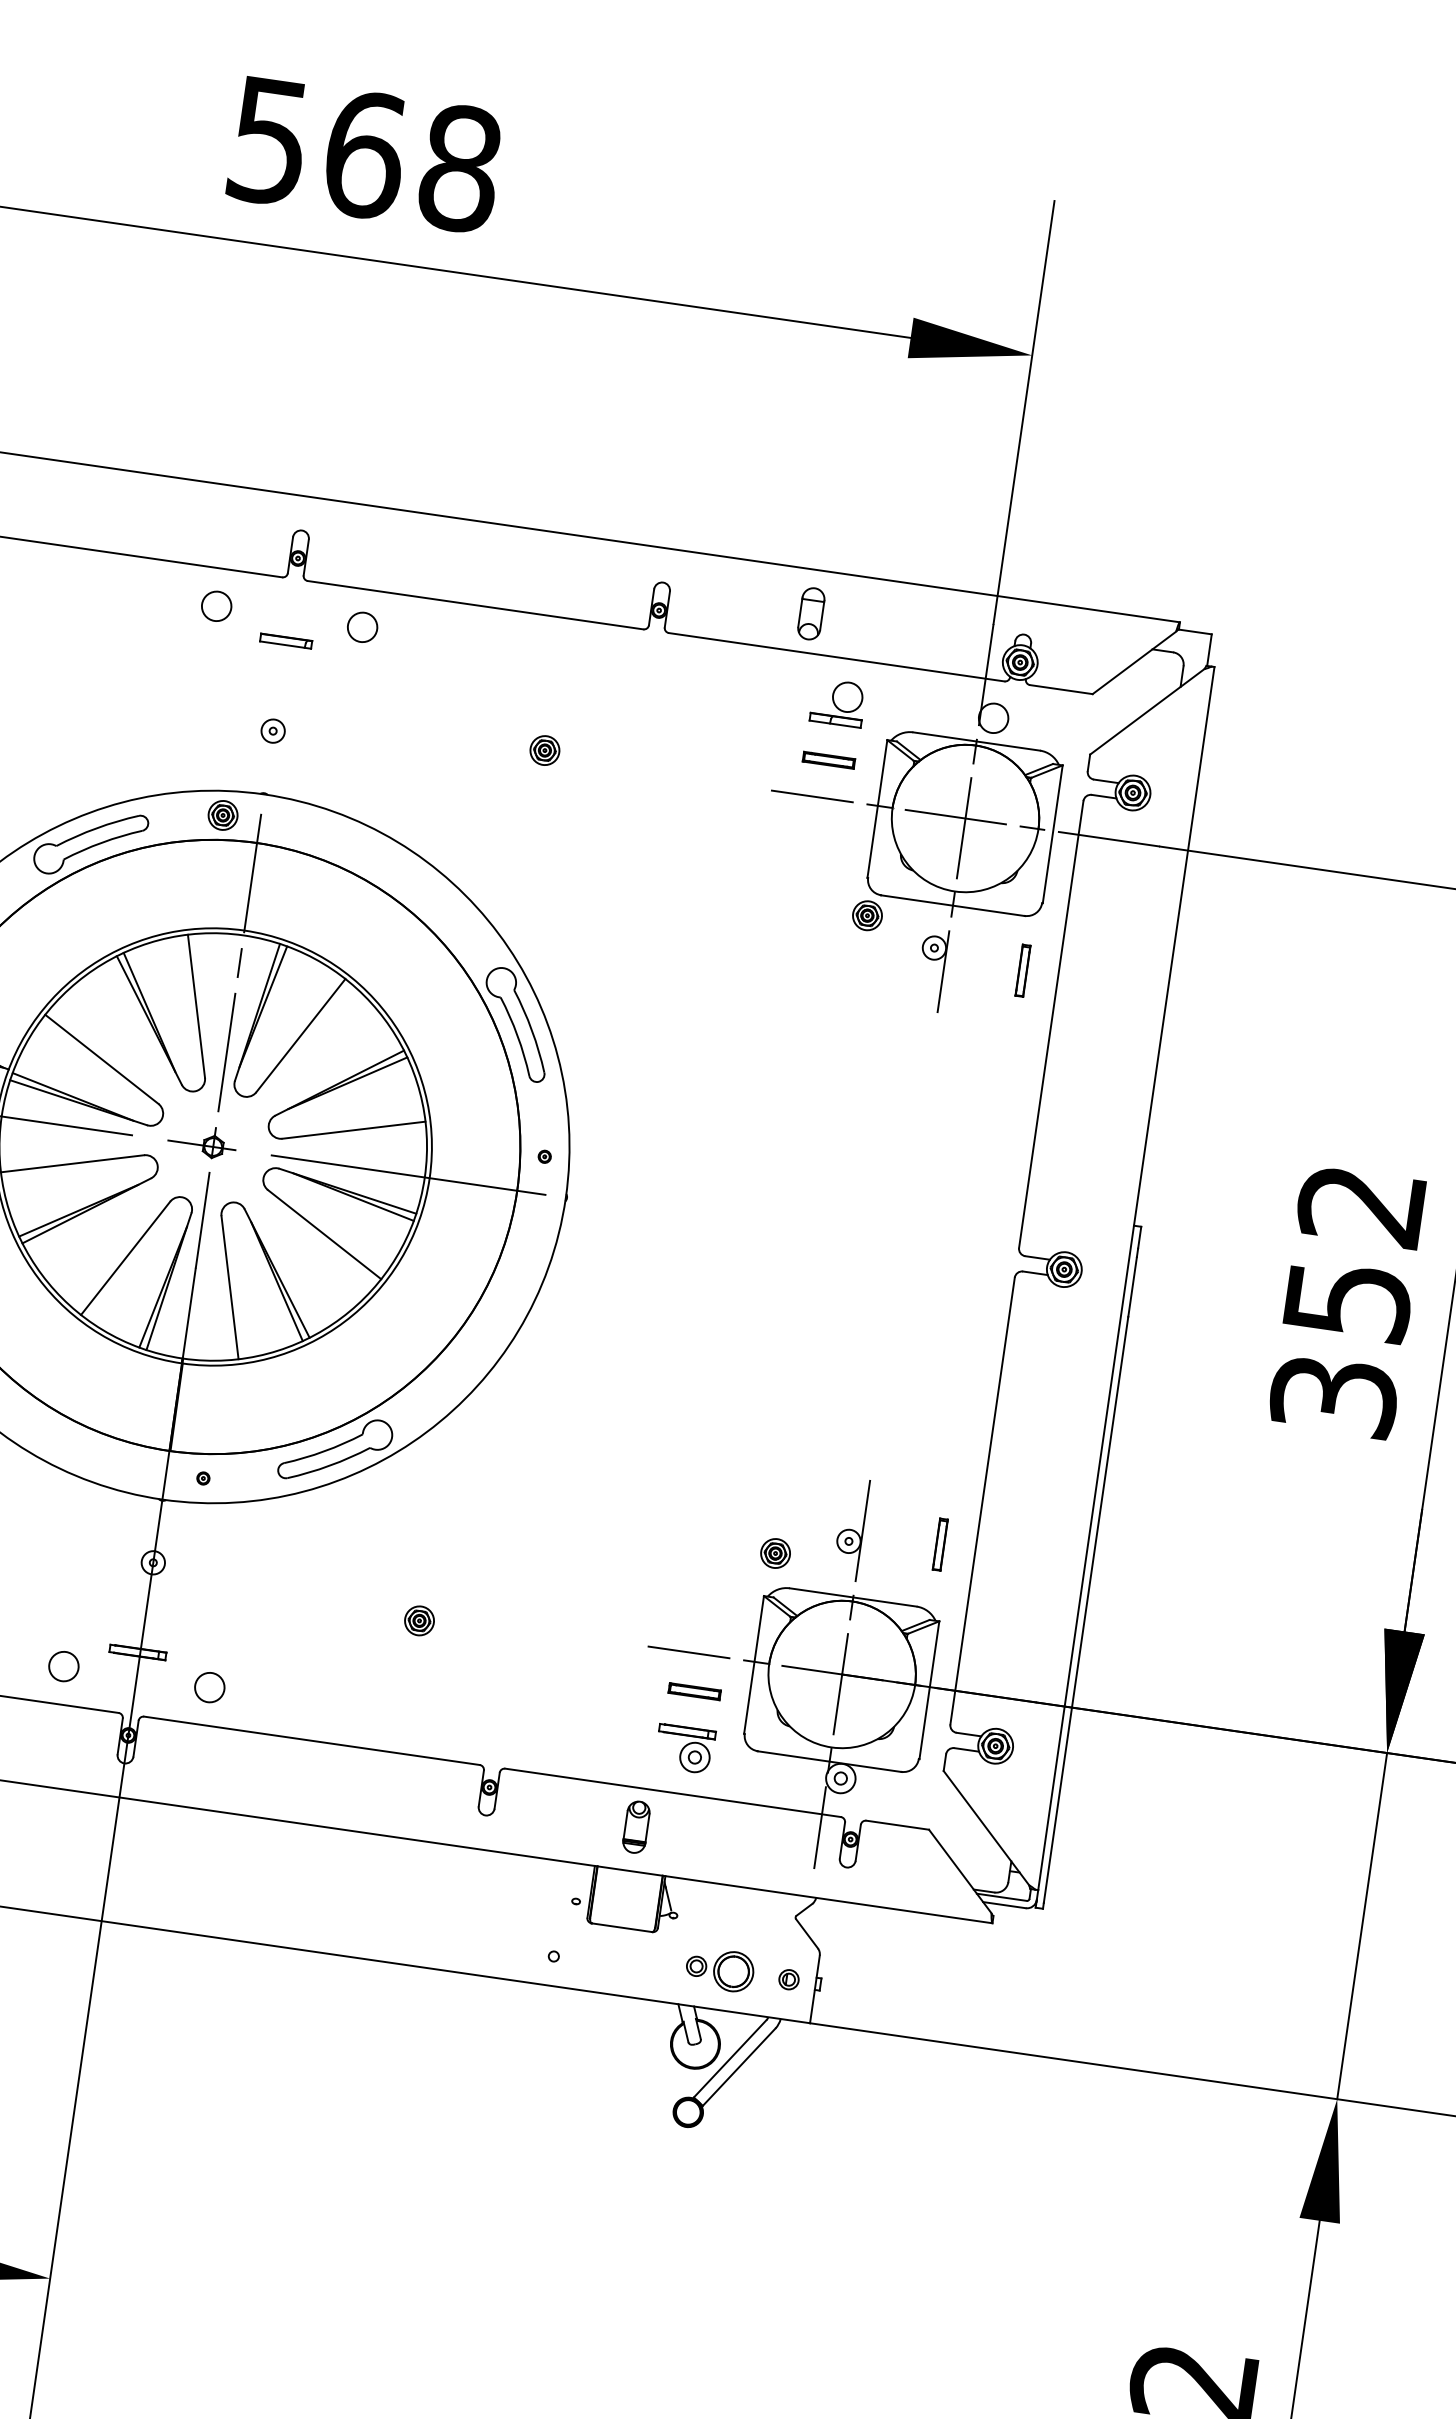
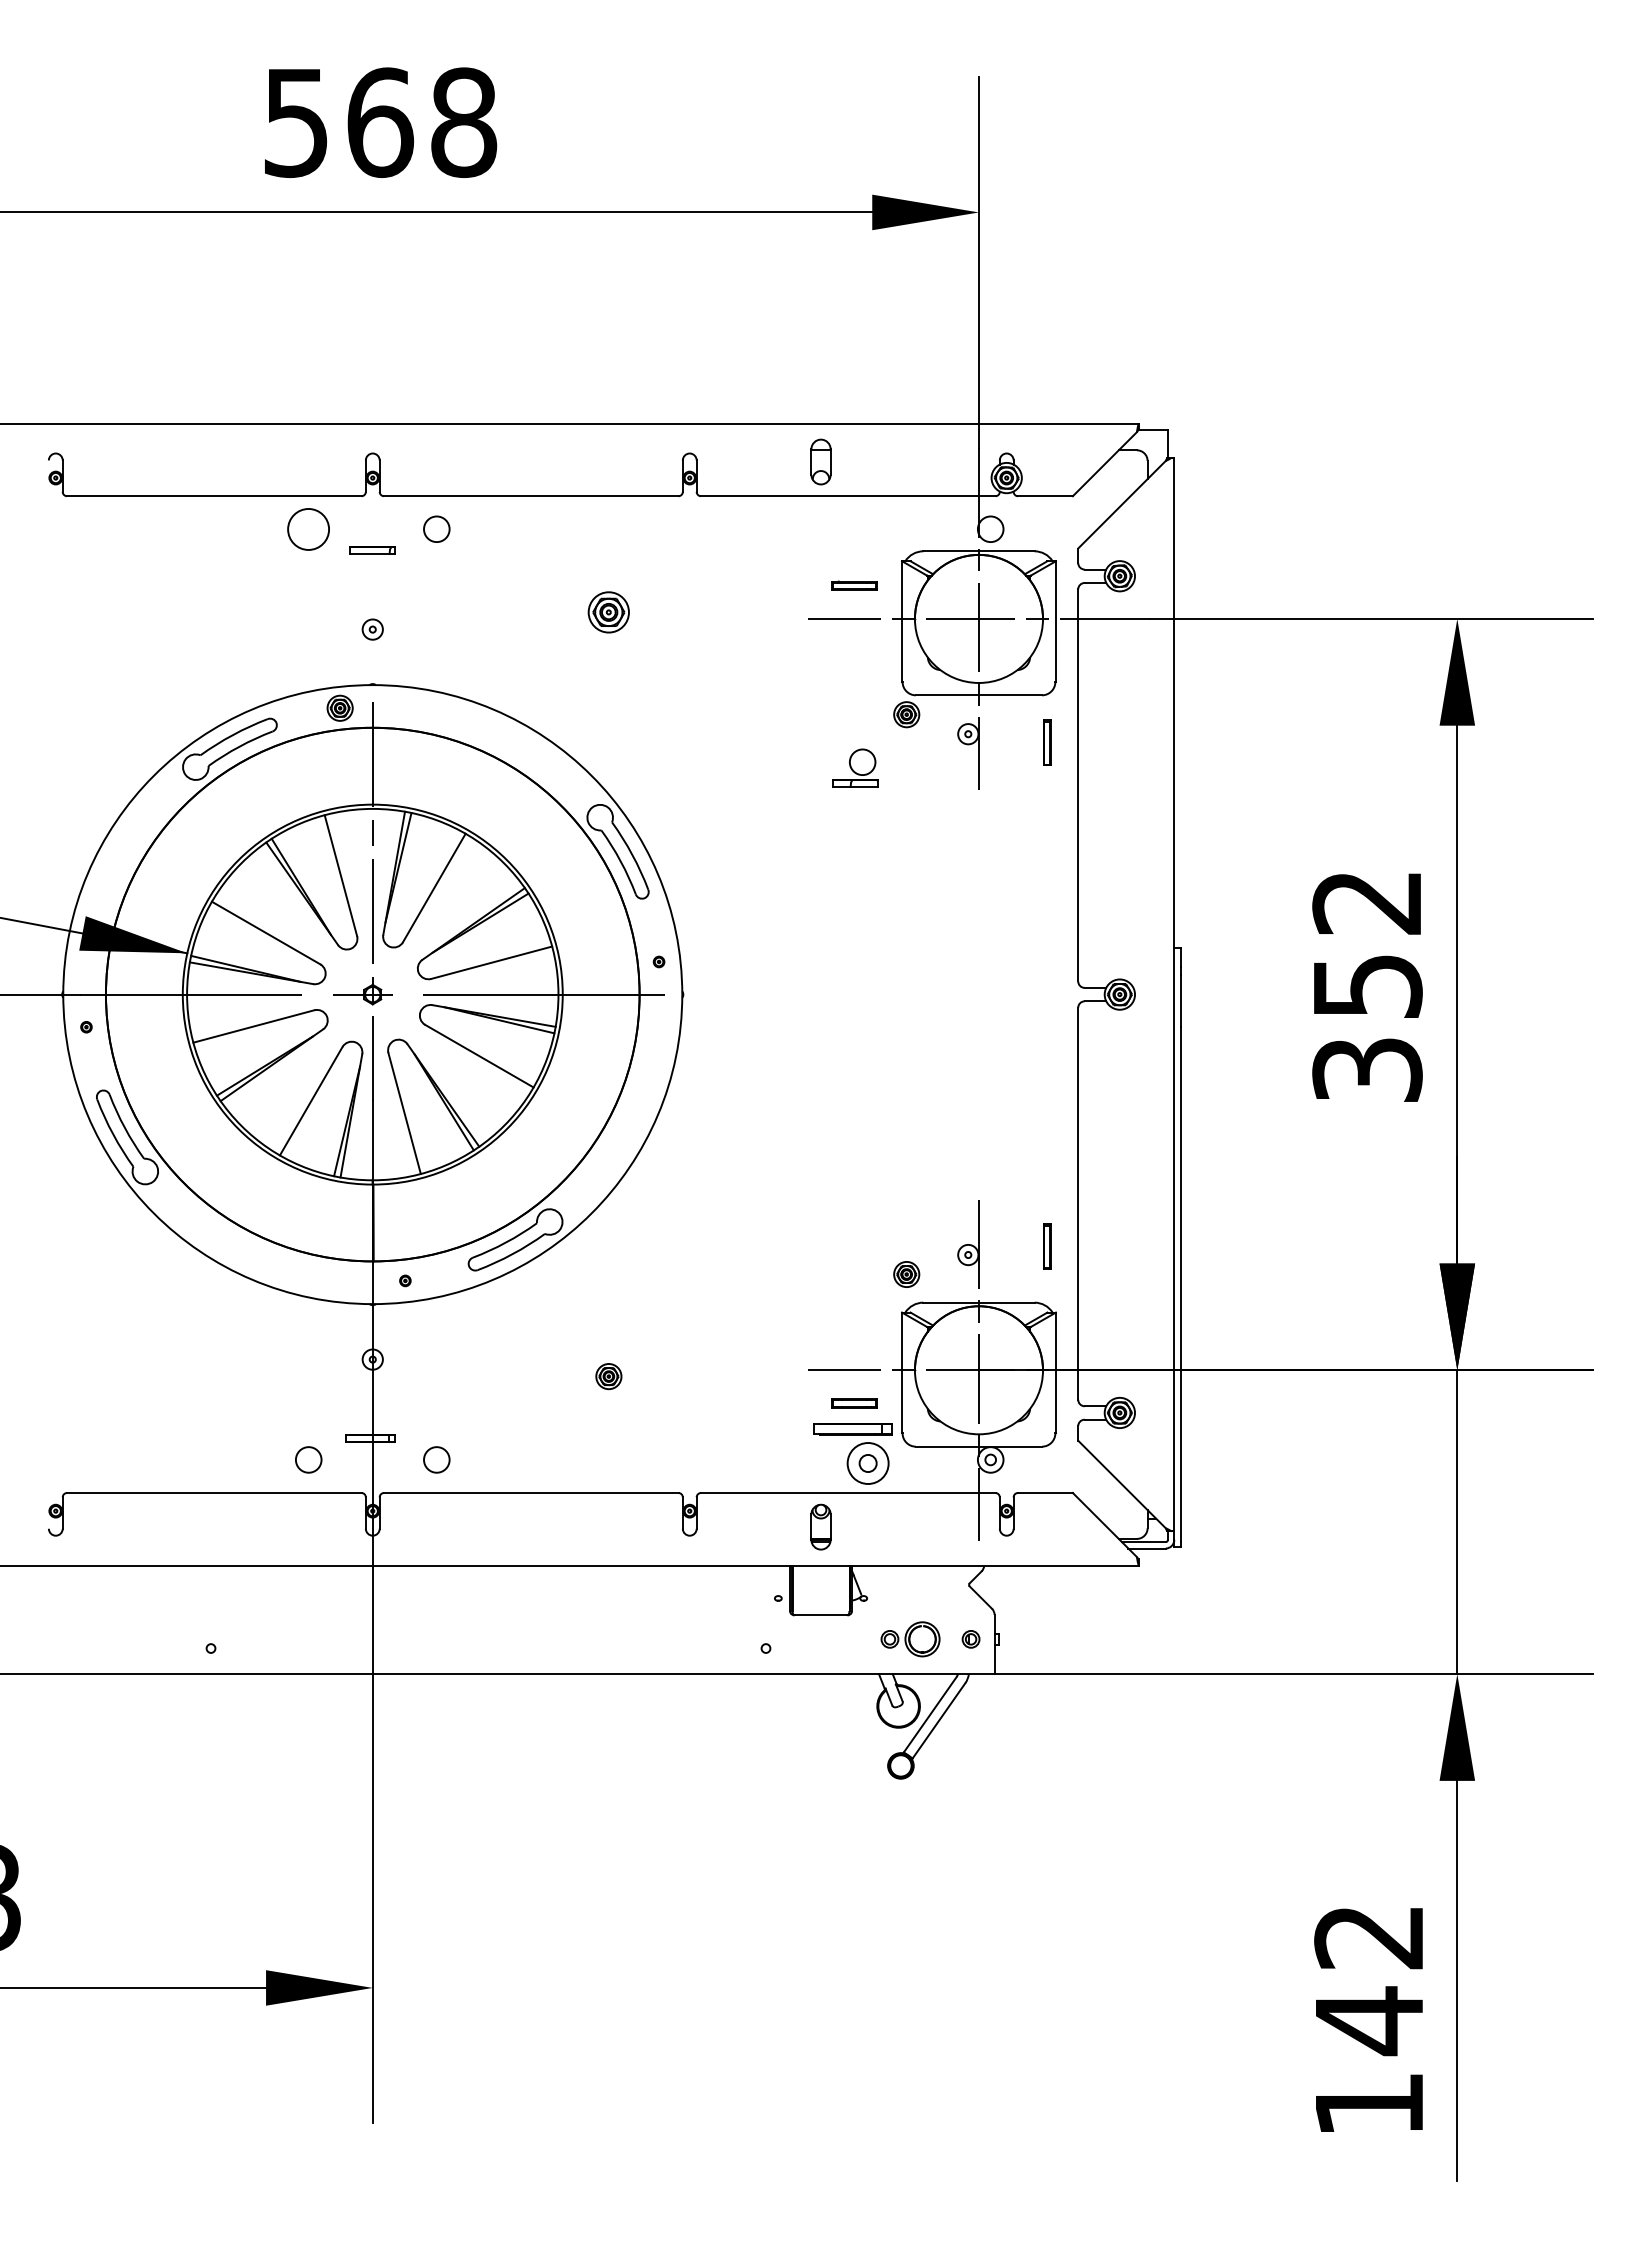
circle: (216, 605) -> (308, 528), size x1.6
part: (838, 702) -> (855, 767), moved
part: (544, 750) -> (608, 612), size x1.6
part: (685, 1748) -> (853, 1453), size x1.6

